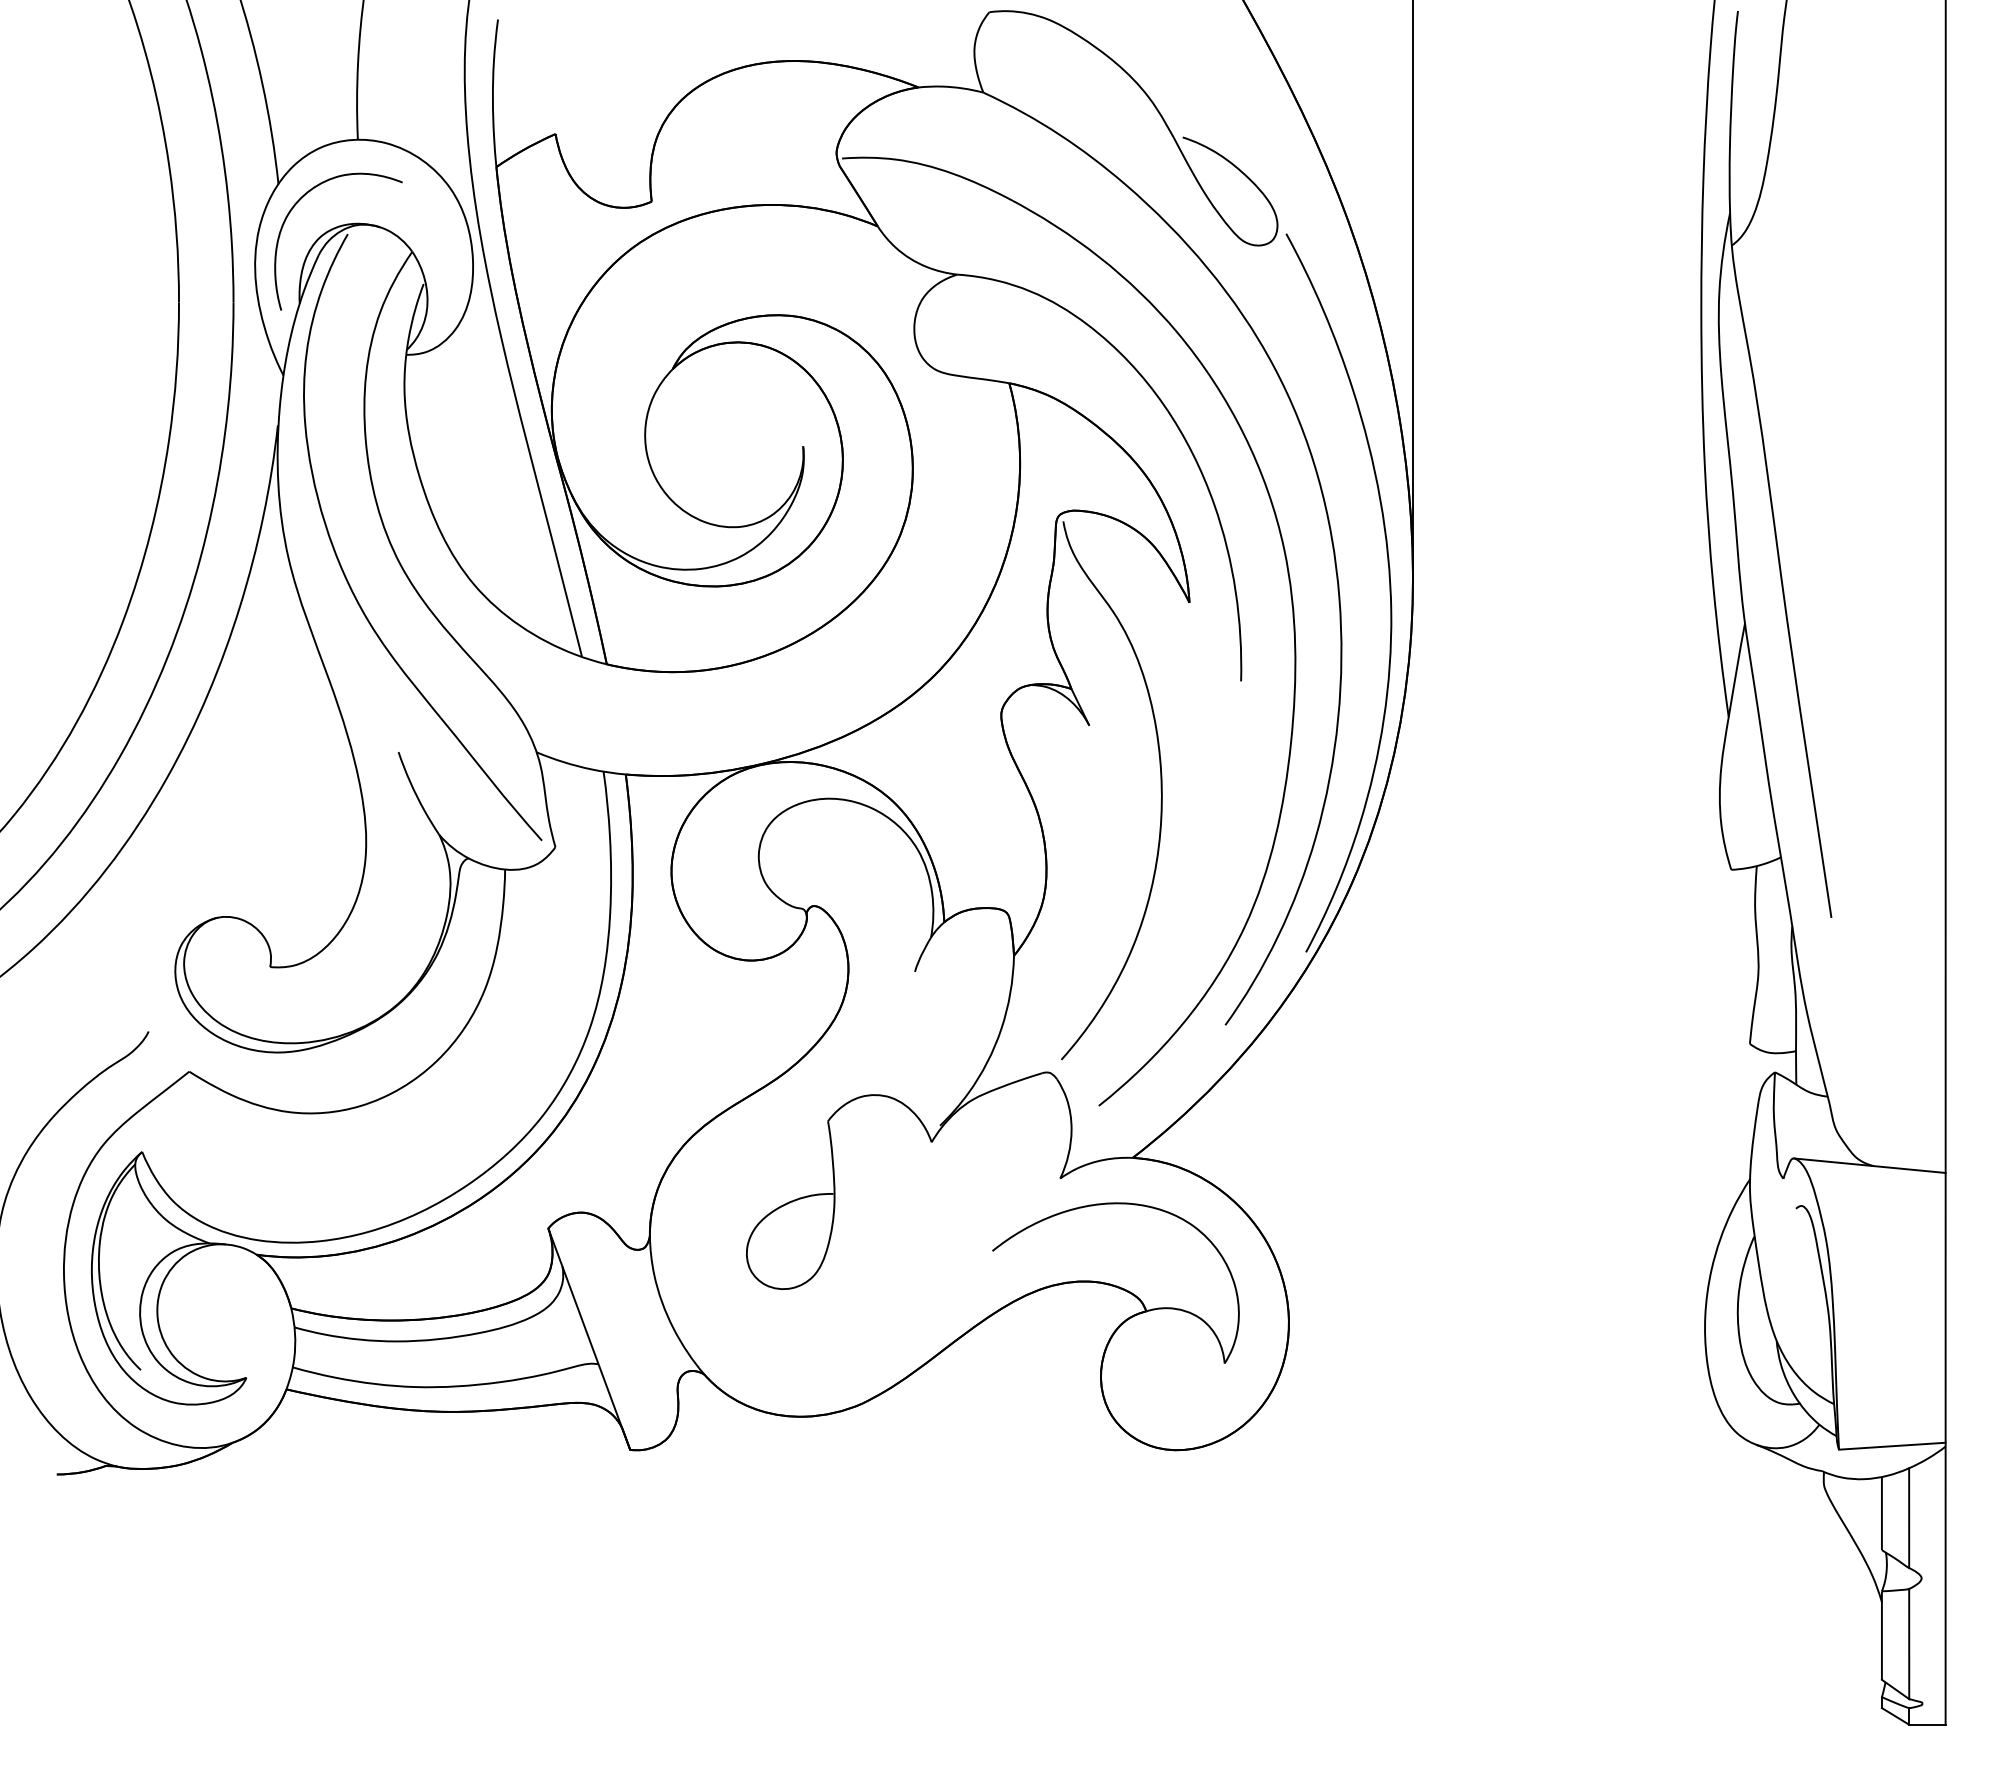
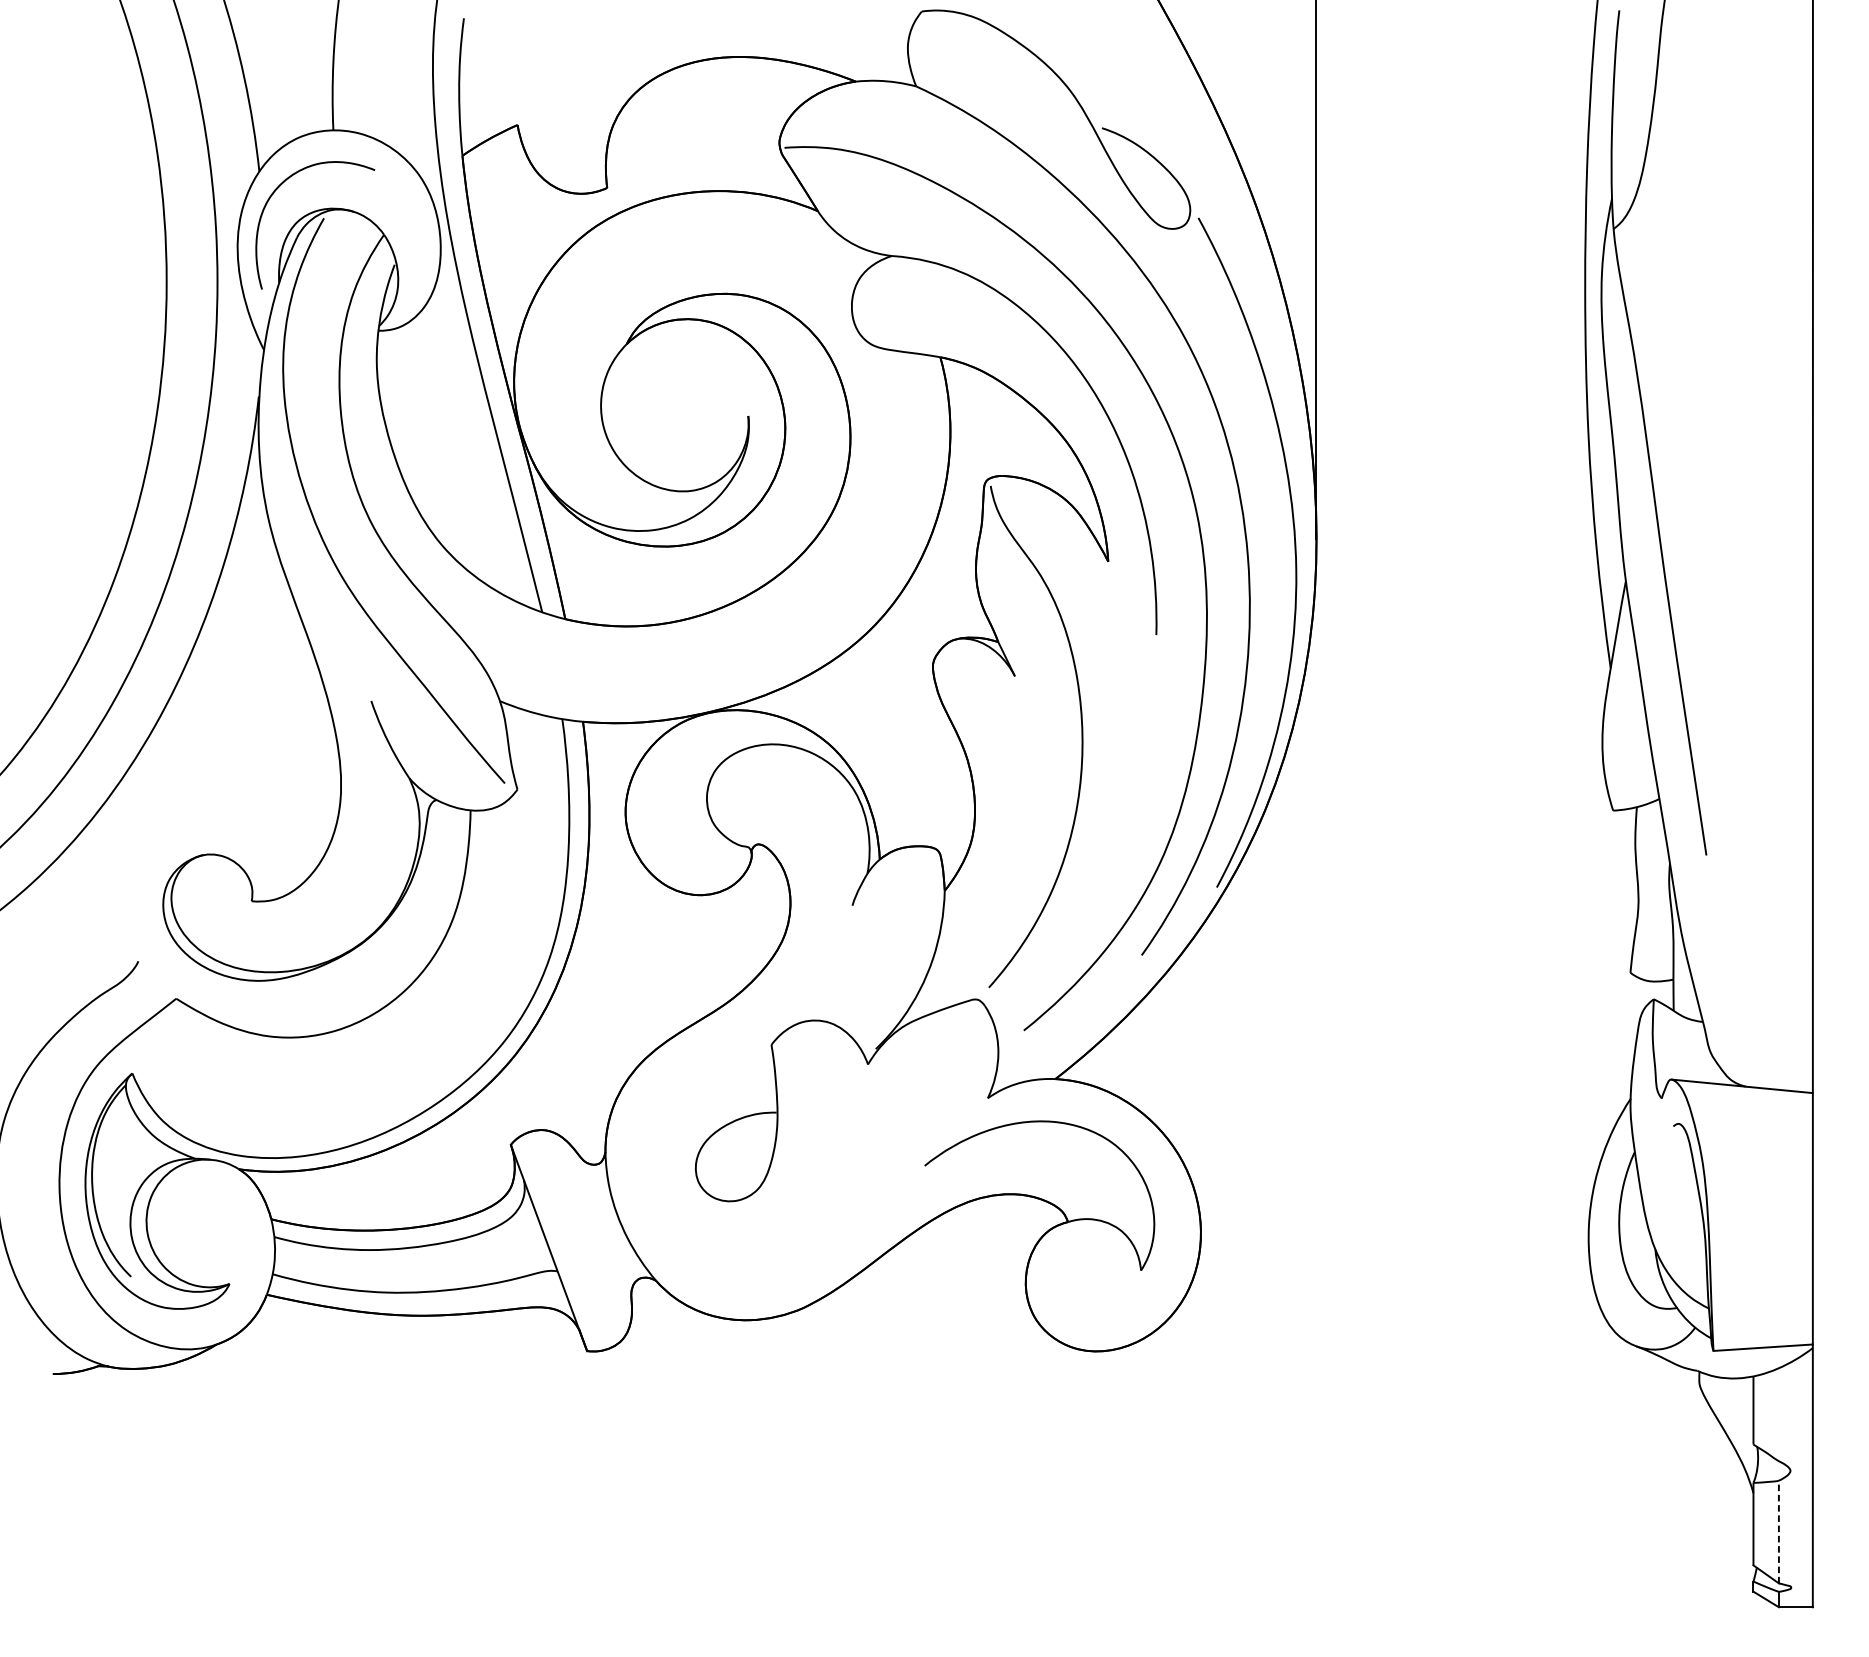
line: (1909, 1518) -> (1779, 1415), removed
line: (1909, 1643) -> (1779, 1531), solid -> dashed

